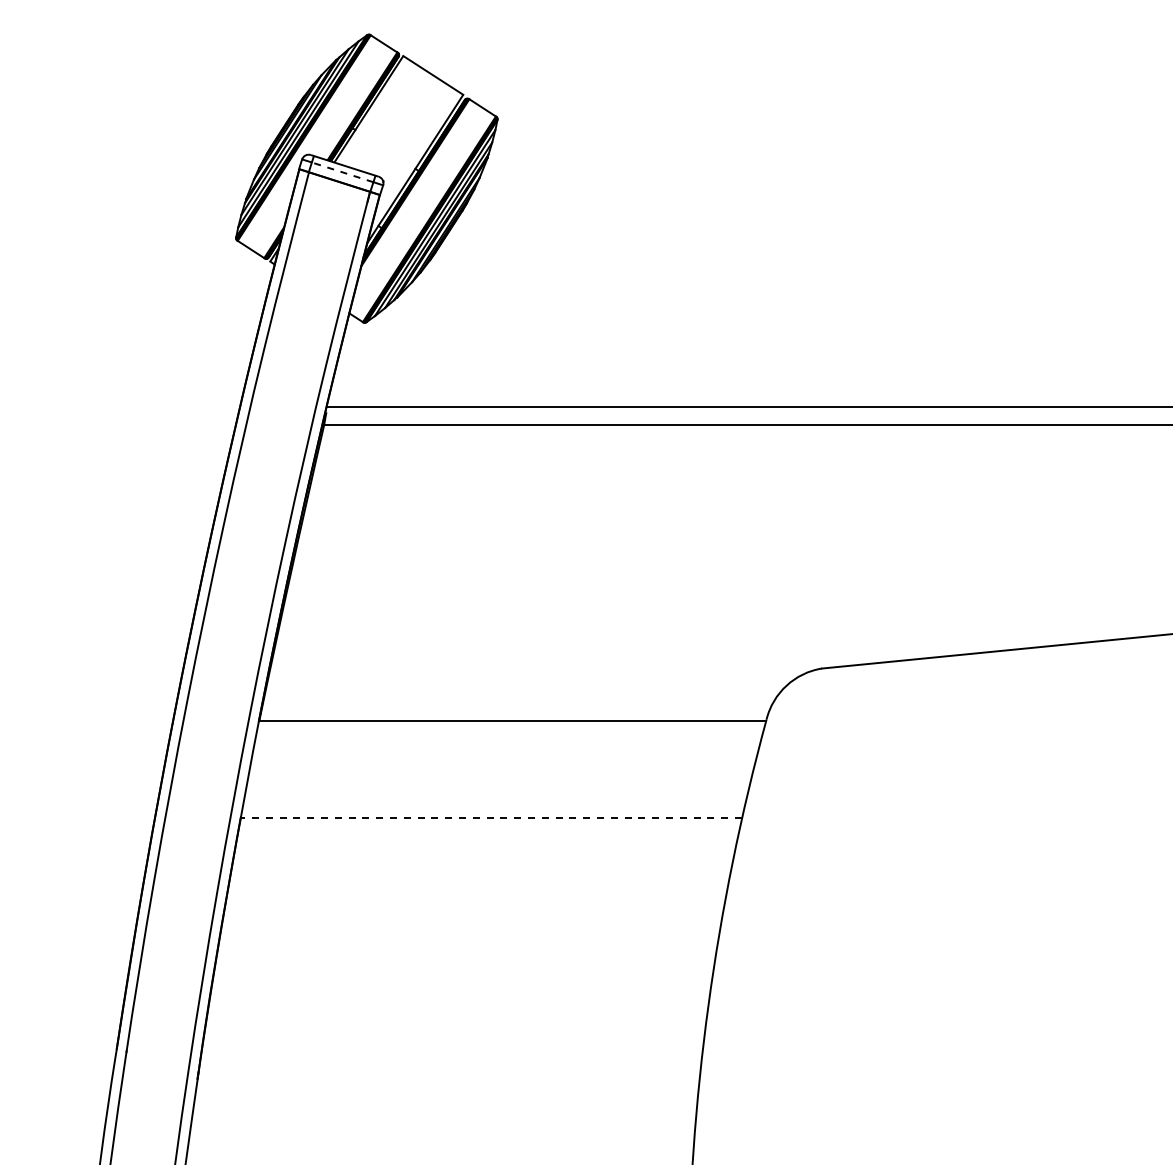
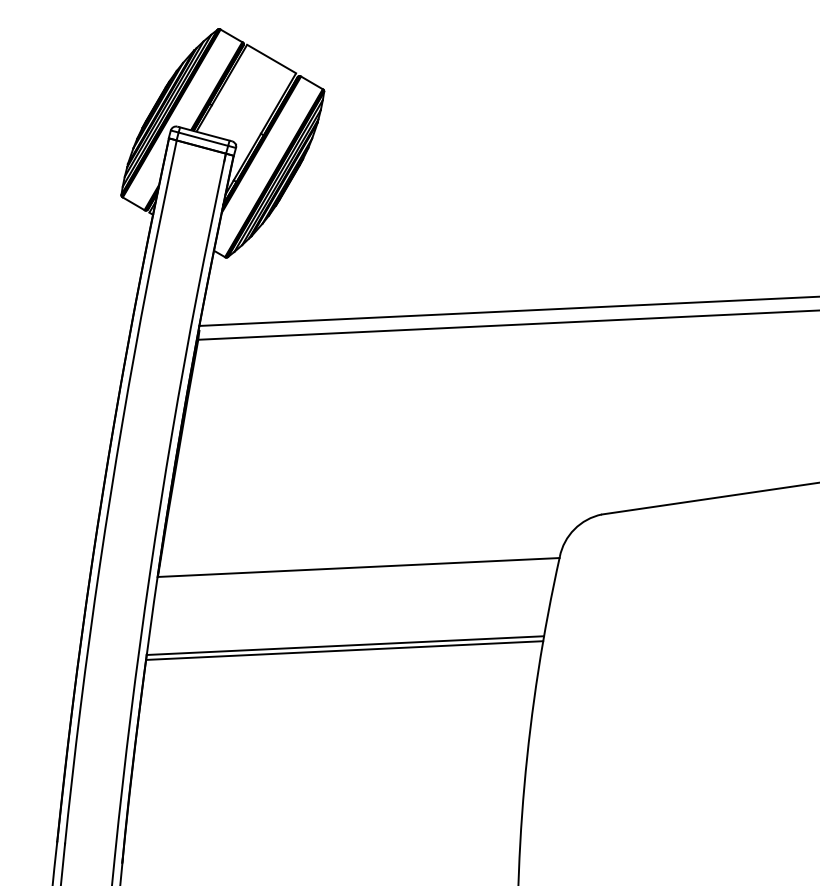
line: (342, 172) -> (203, 139), dashed -> solid
line: (491, 818) -> (345, 645), dashed -> solid
line: (489, 824) -> (344, 650), added

